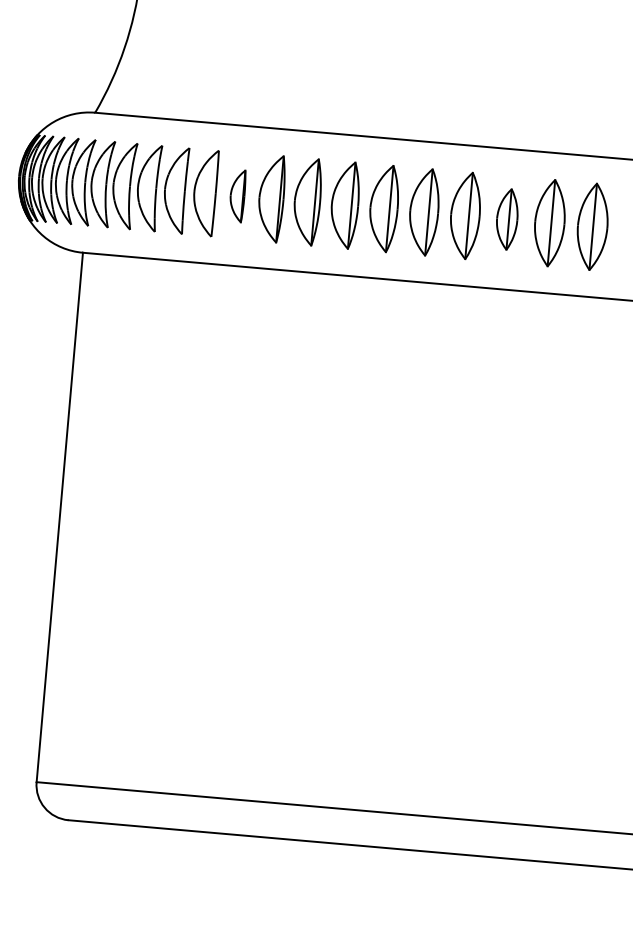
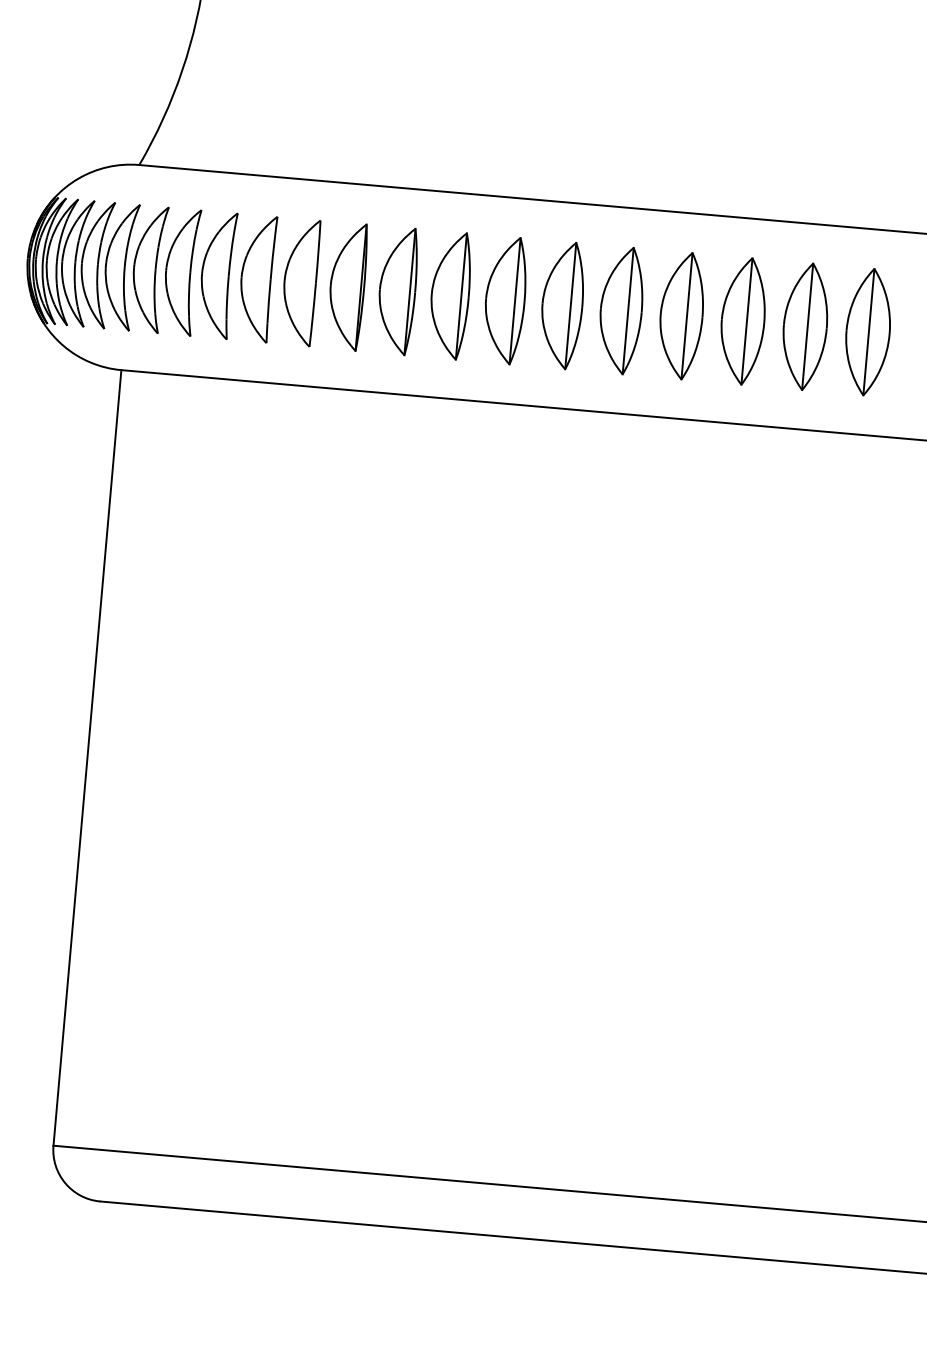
part: (237, 196) -> (347, 287), size x1.67
part: (506, 219) -> (741, 321), size x1.43

